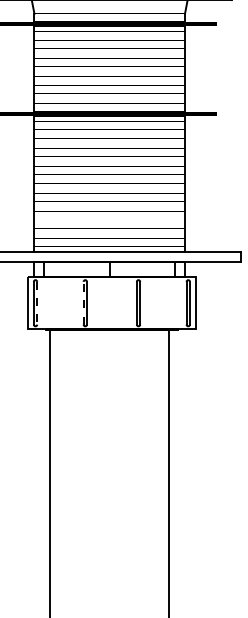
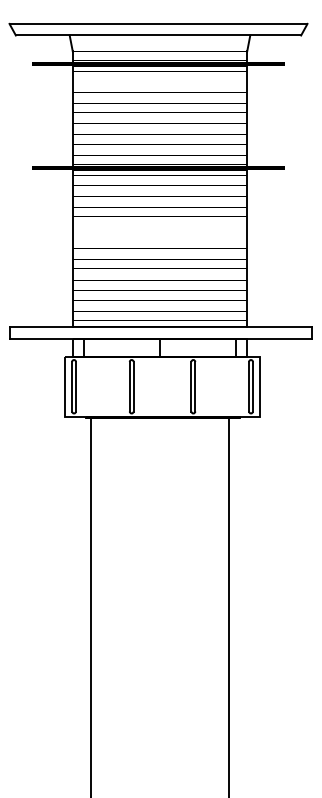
line: (37, 303) -> (76, 386), dashed -> solid
line: (83, 303) -> (129, 386), dashed -> solid

